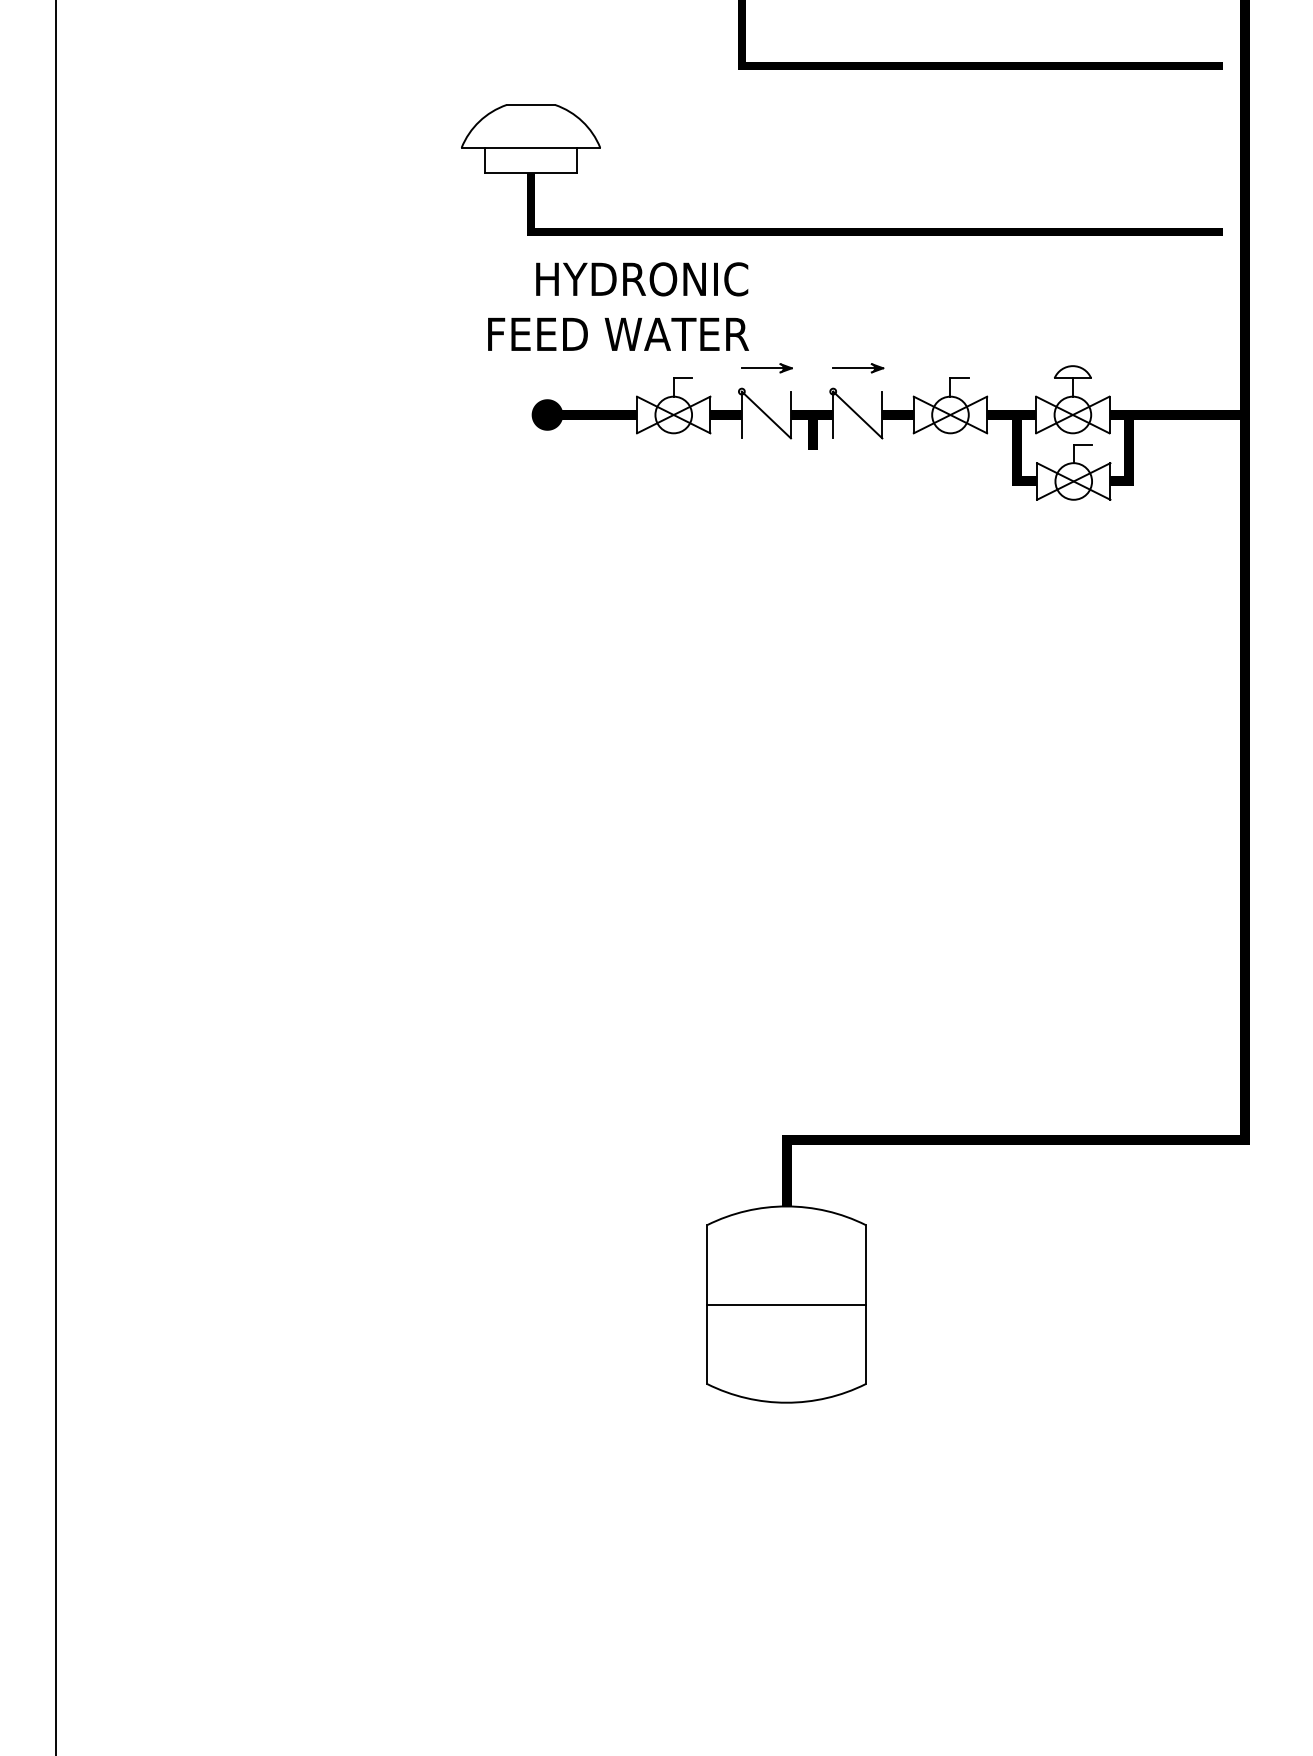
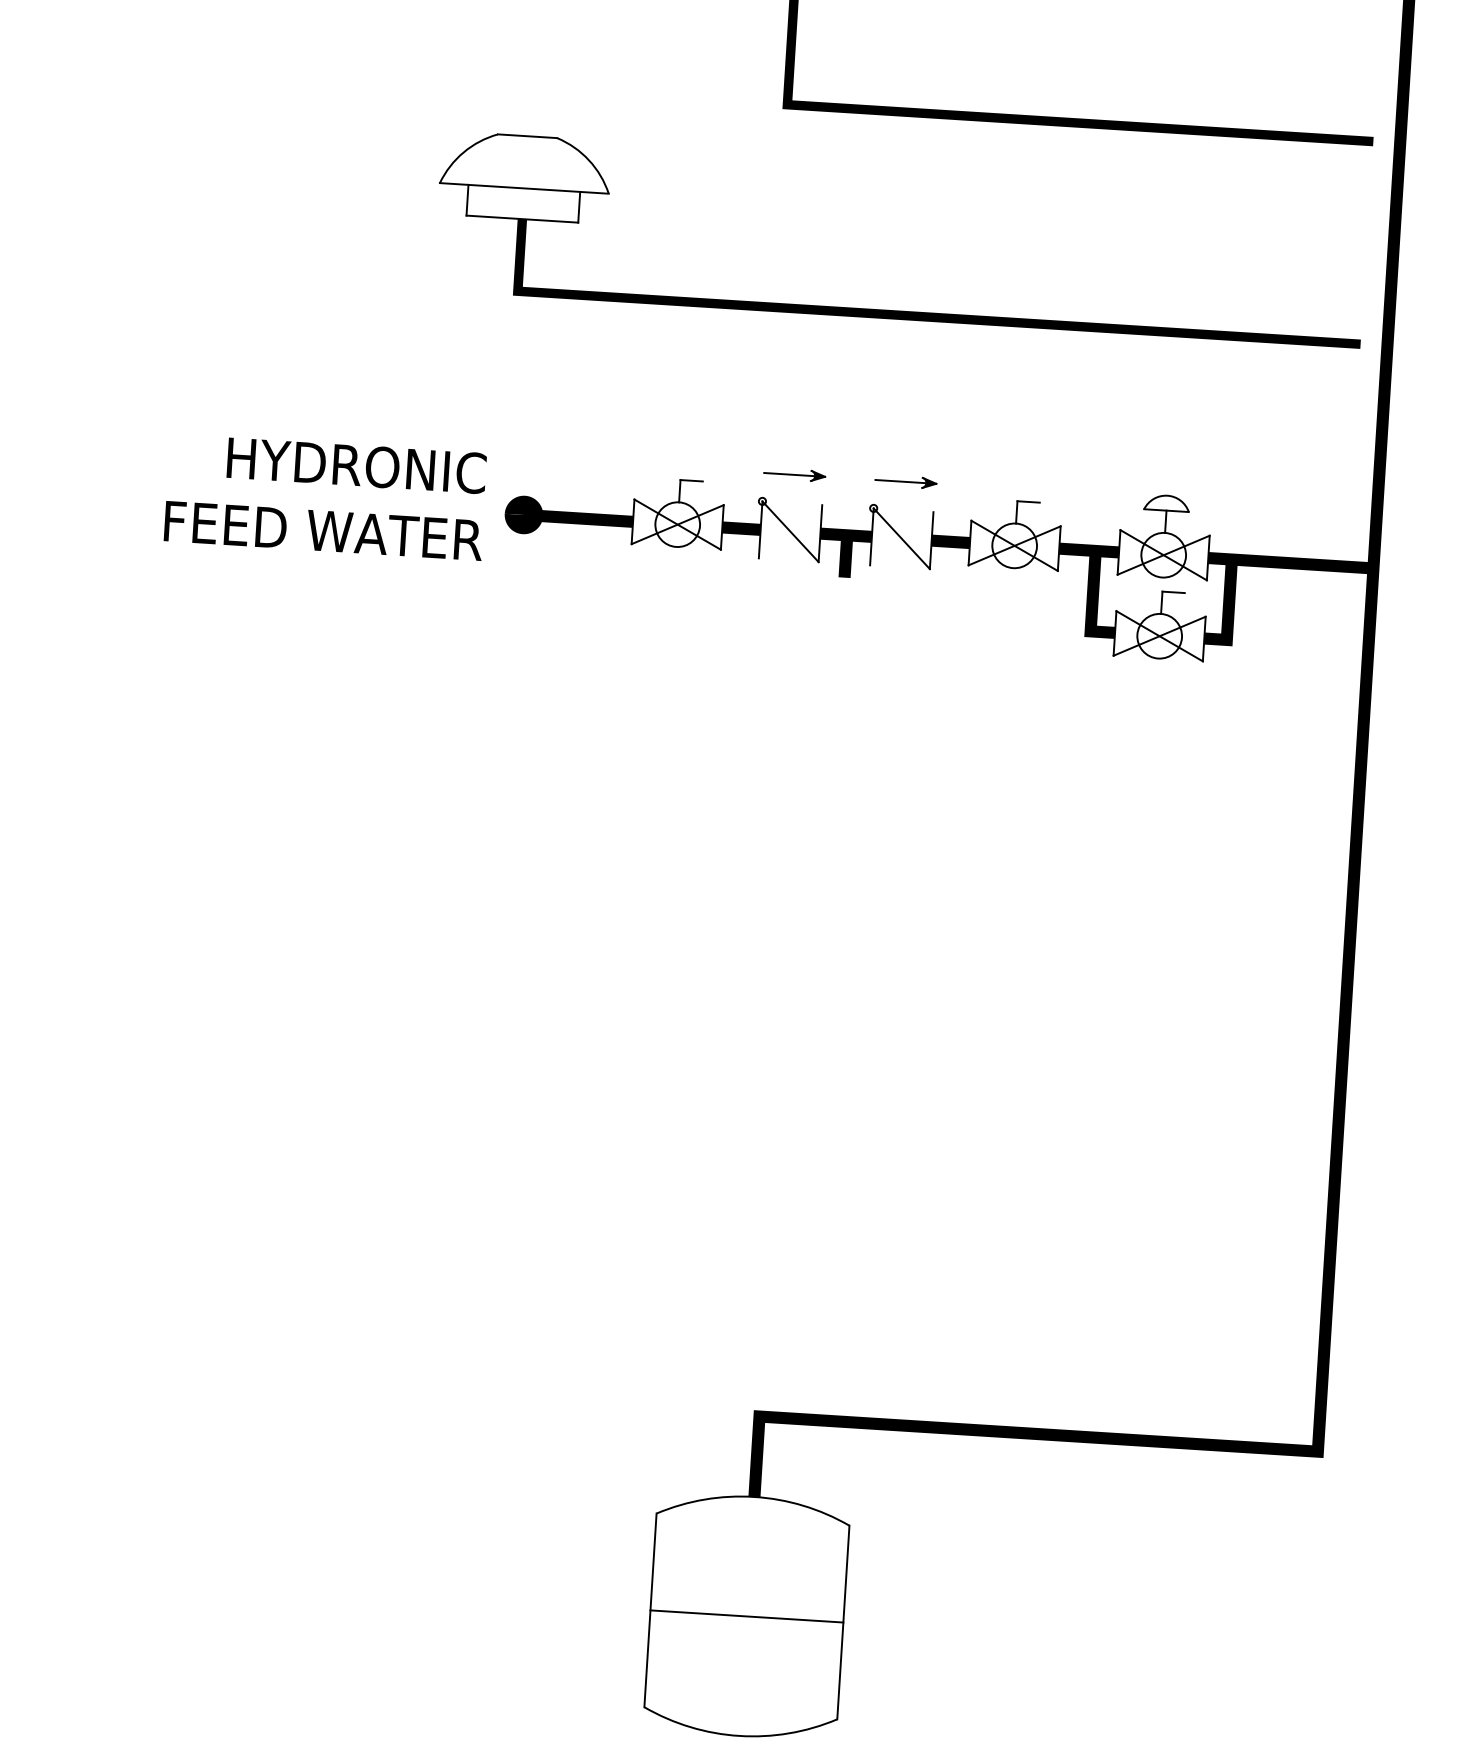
text: (618, 306) -> (325, 497), moved

